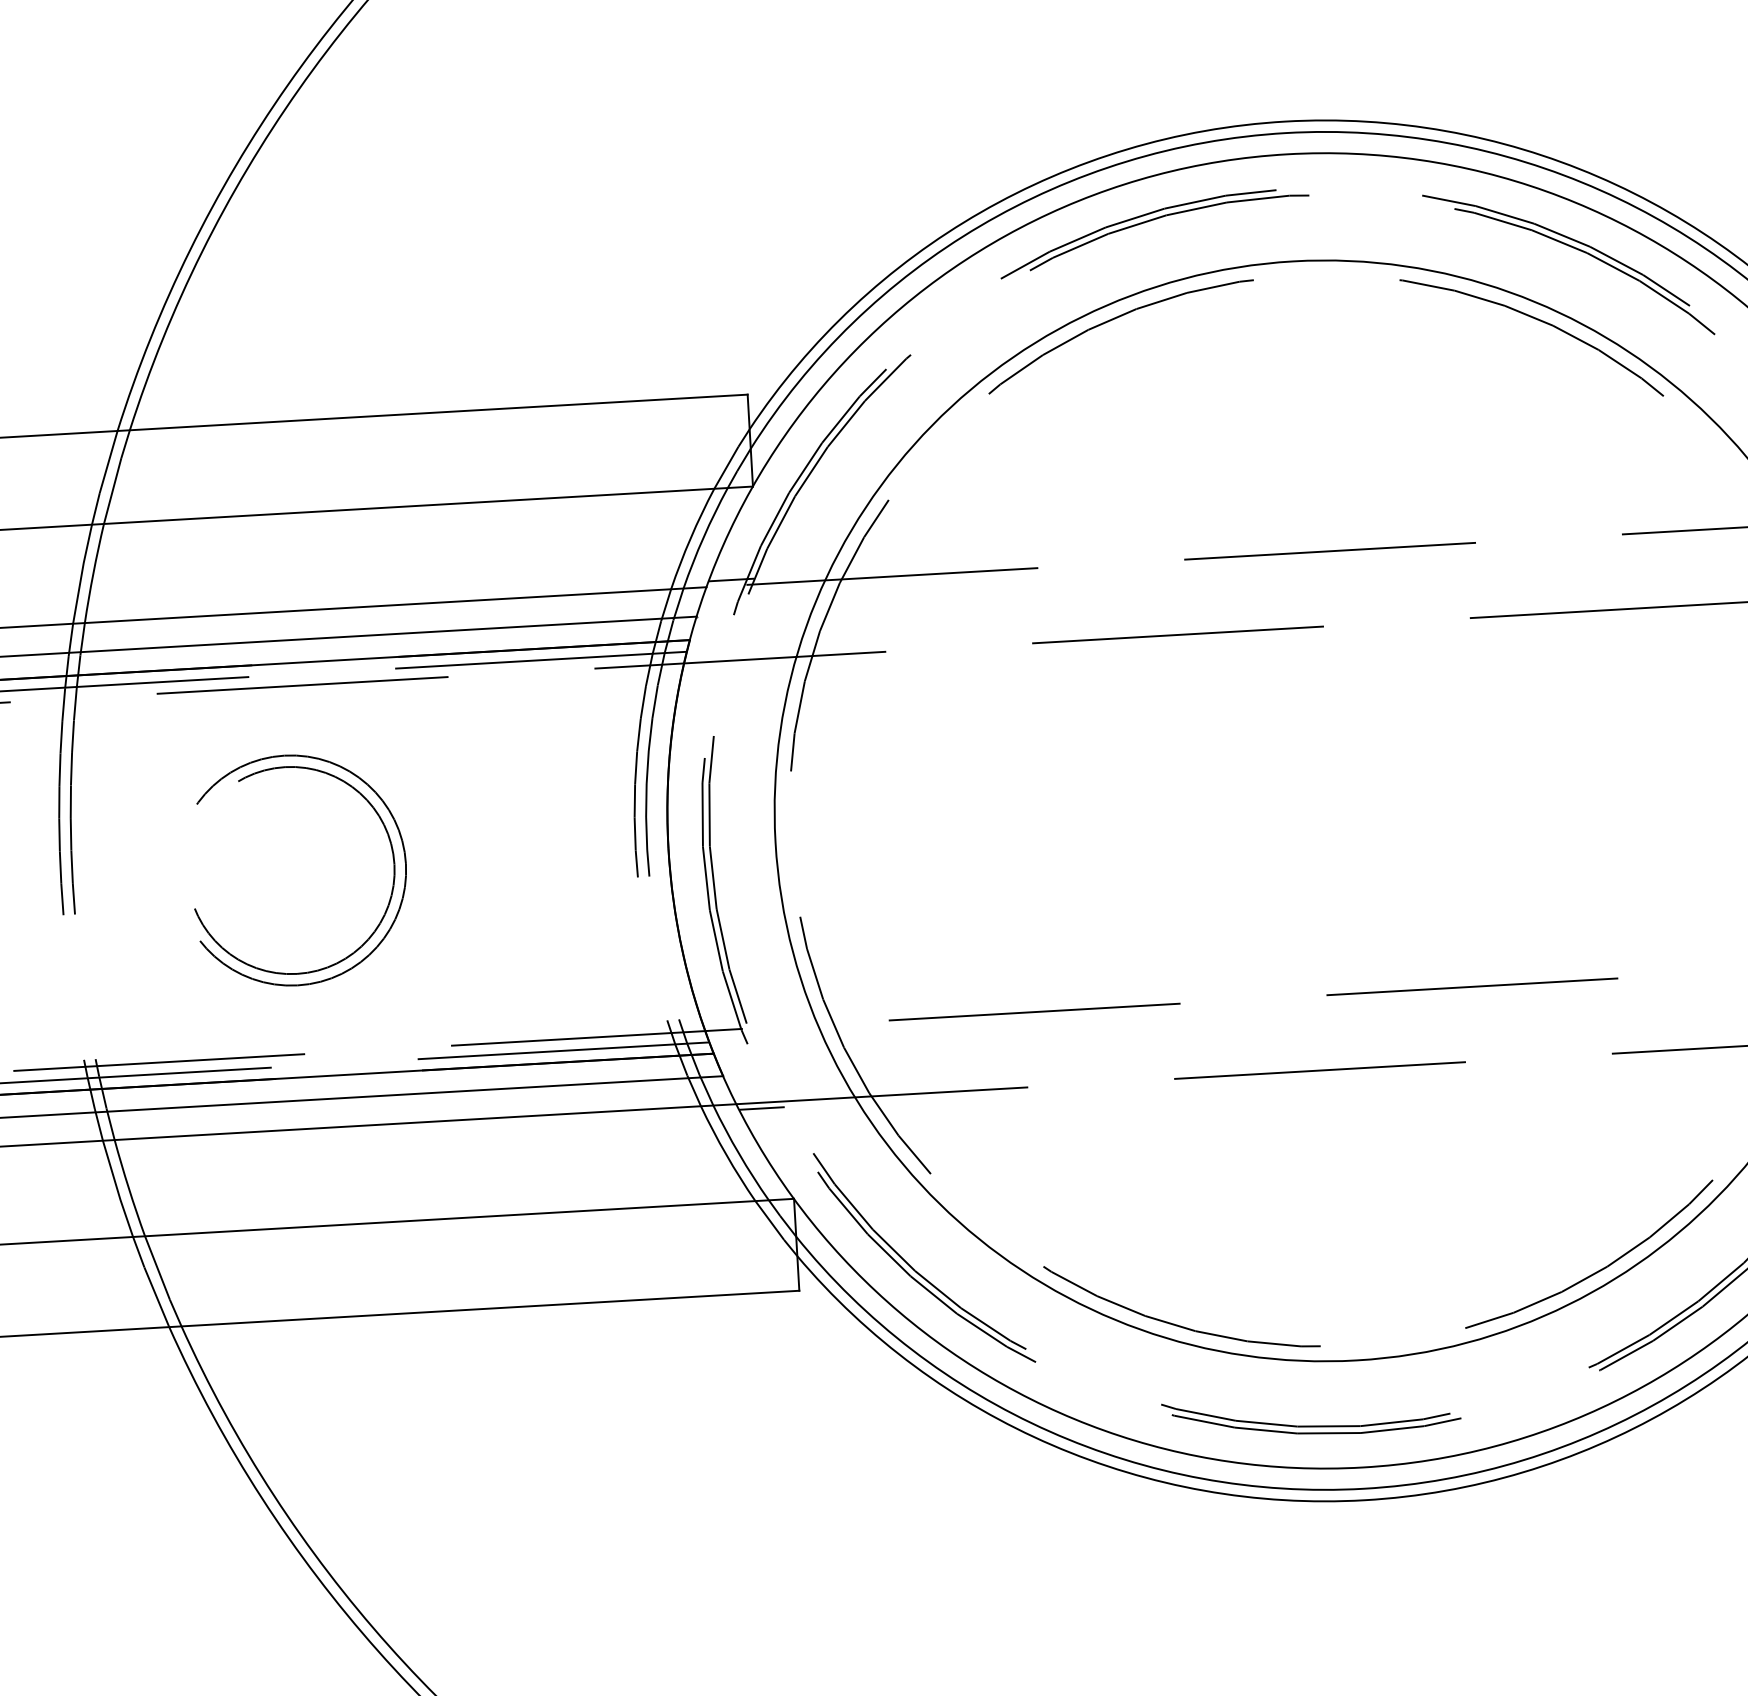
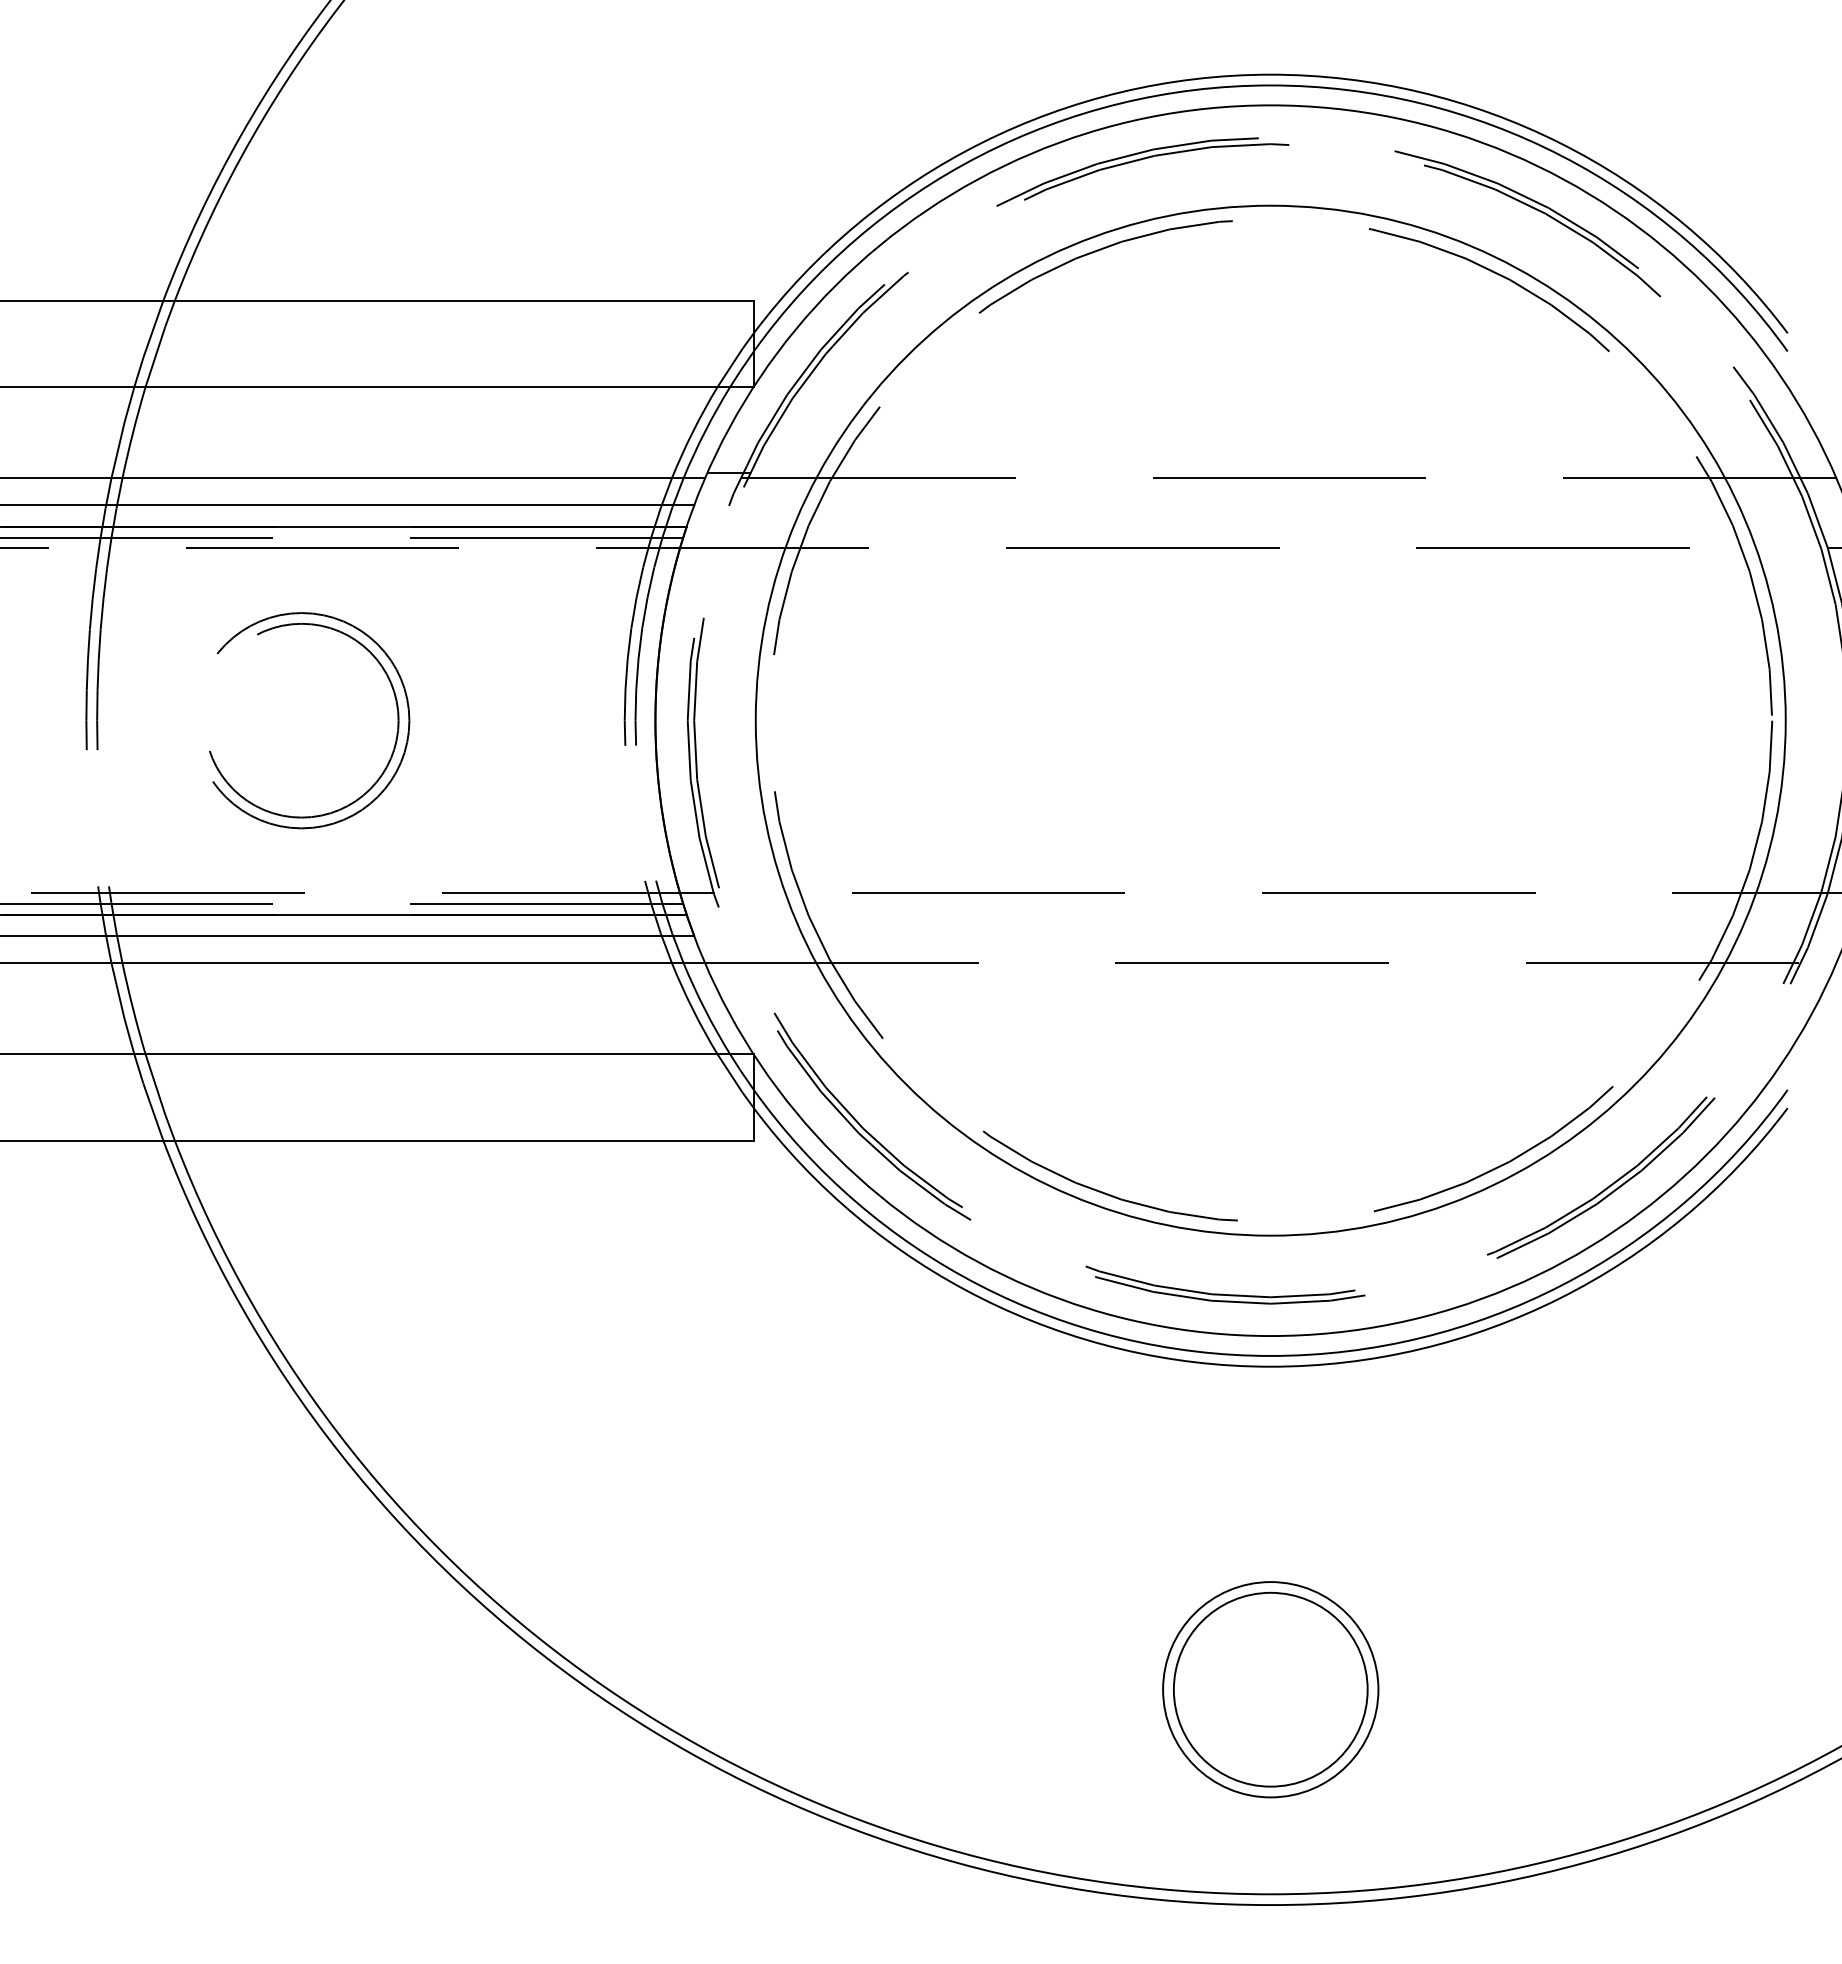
line: (761, 1108) -> (728, 968), removed

